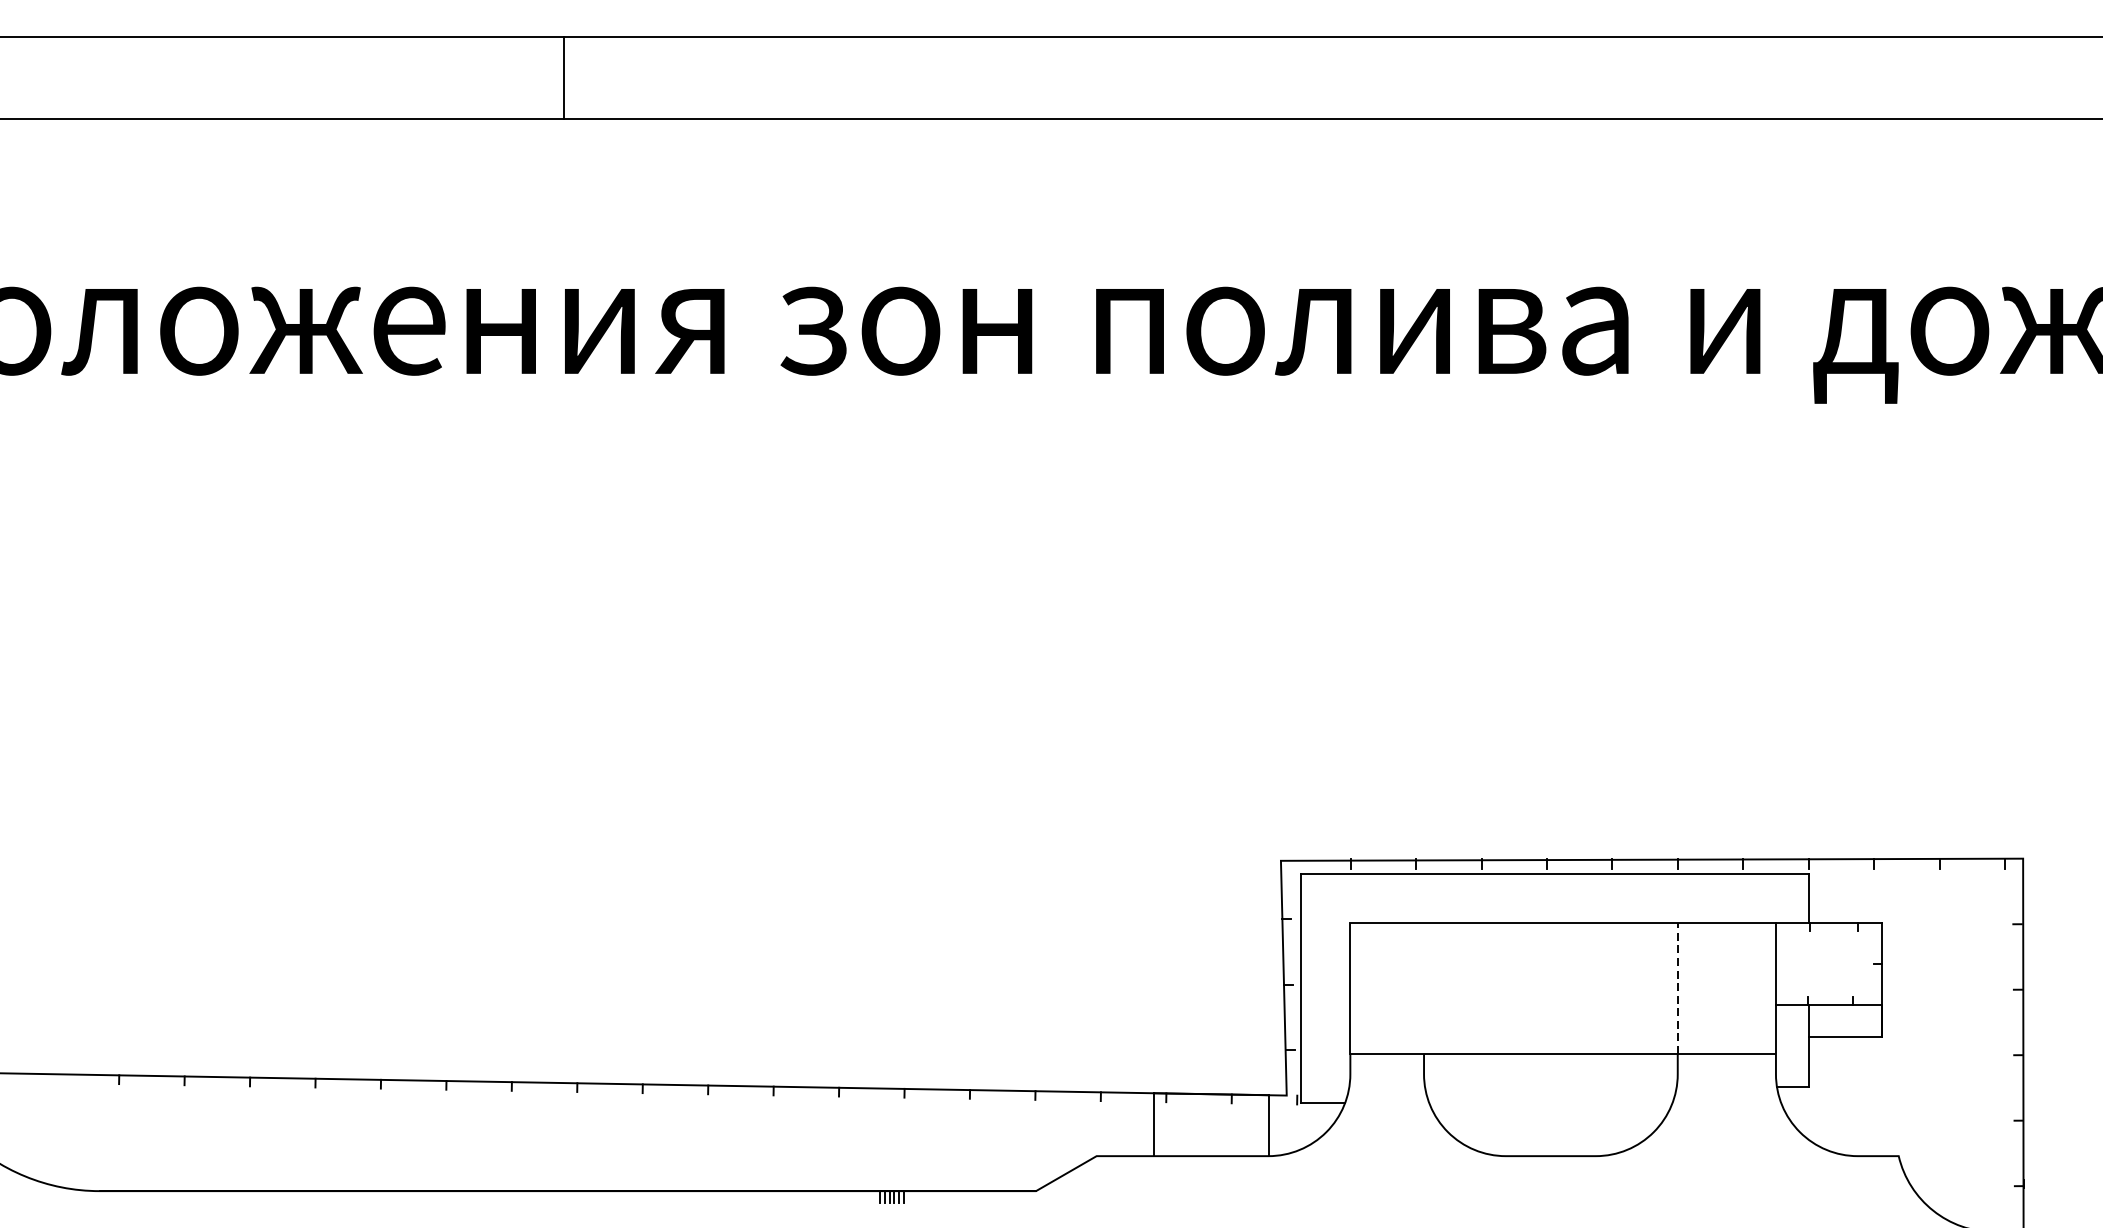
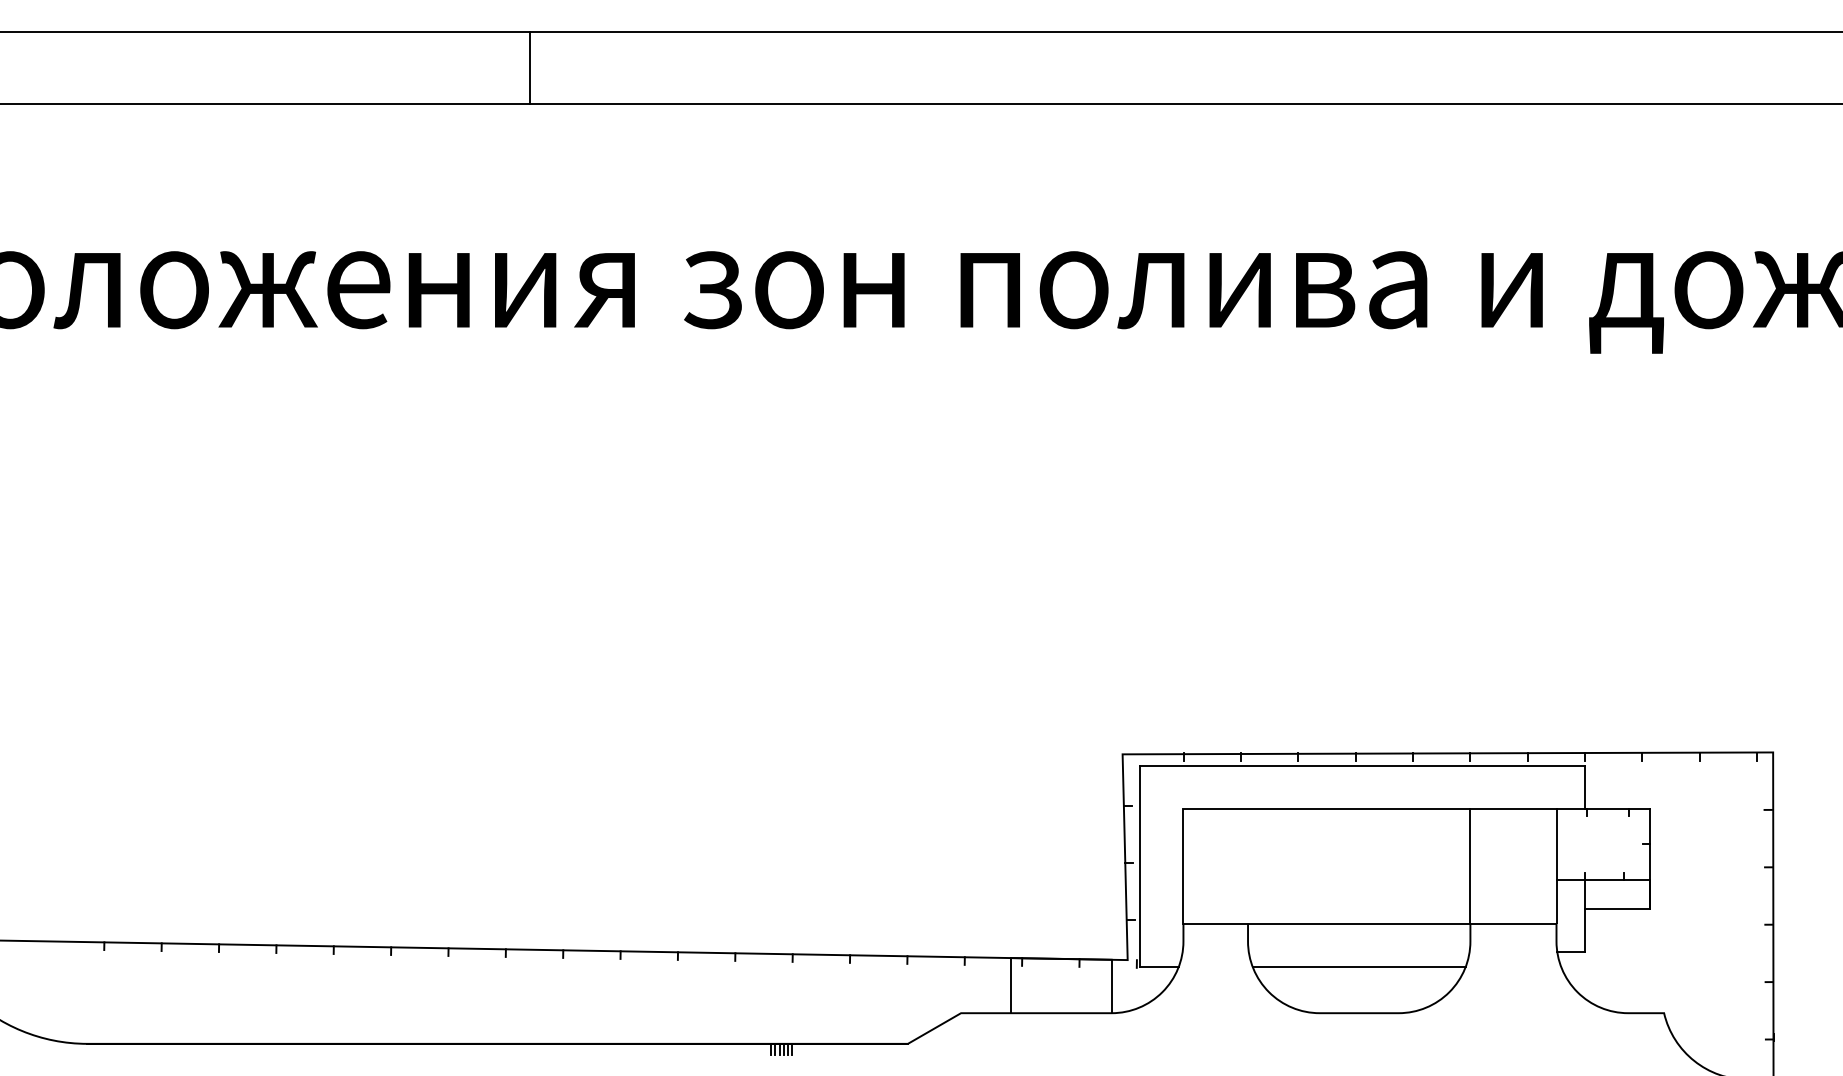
line: (563, 77) -> (529, 67), moved
line: (1677, 987) -> (1470, 865), dashed -> solid
line: (1550, 1102) -> (1358, 966), added

